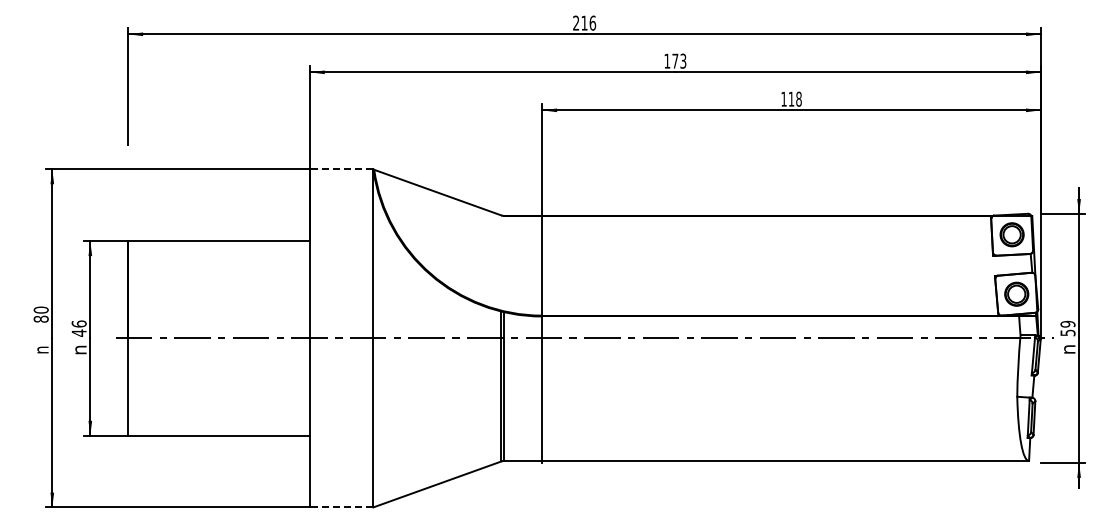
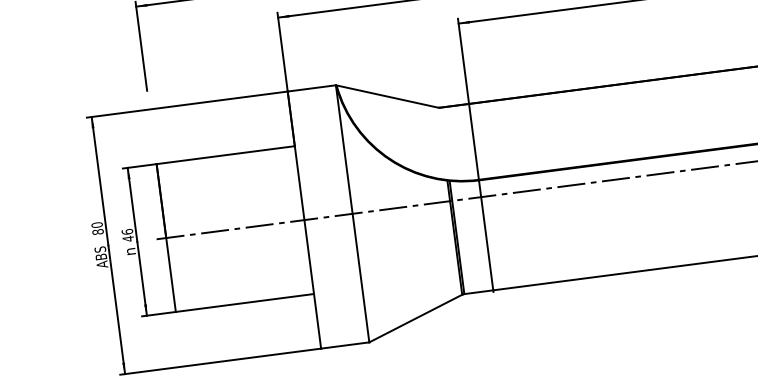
line: (341, 169) -> (311, 88), dashed -> solid
text: (40, 352) -> (100, 257), n -> ABS
line: (341, 507) -> (345, 345), dashed -> solid

